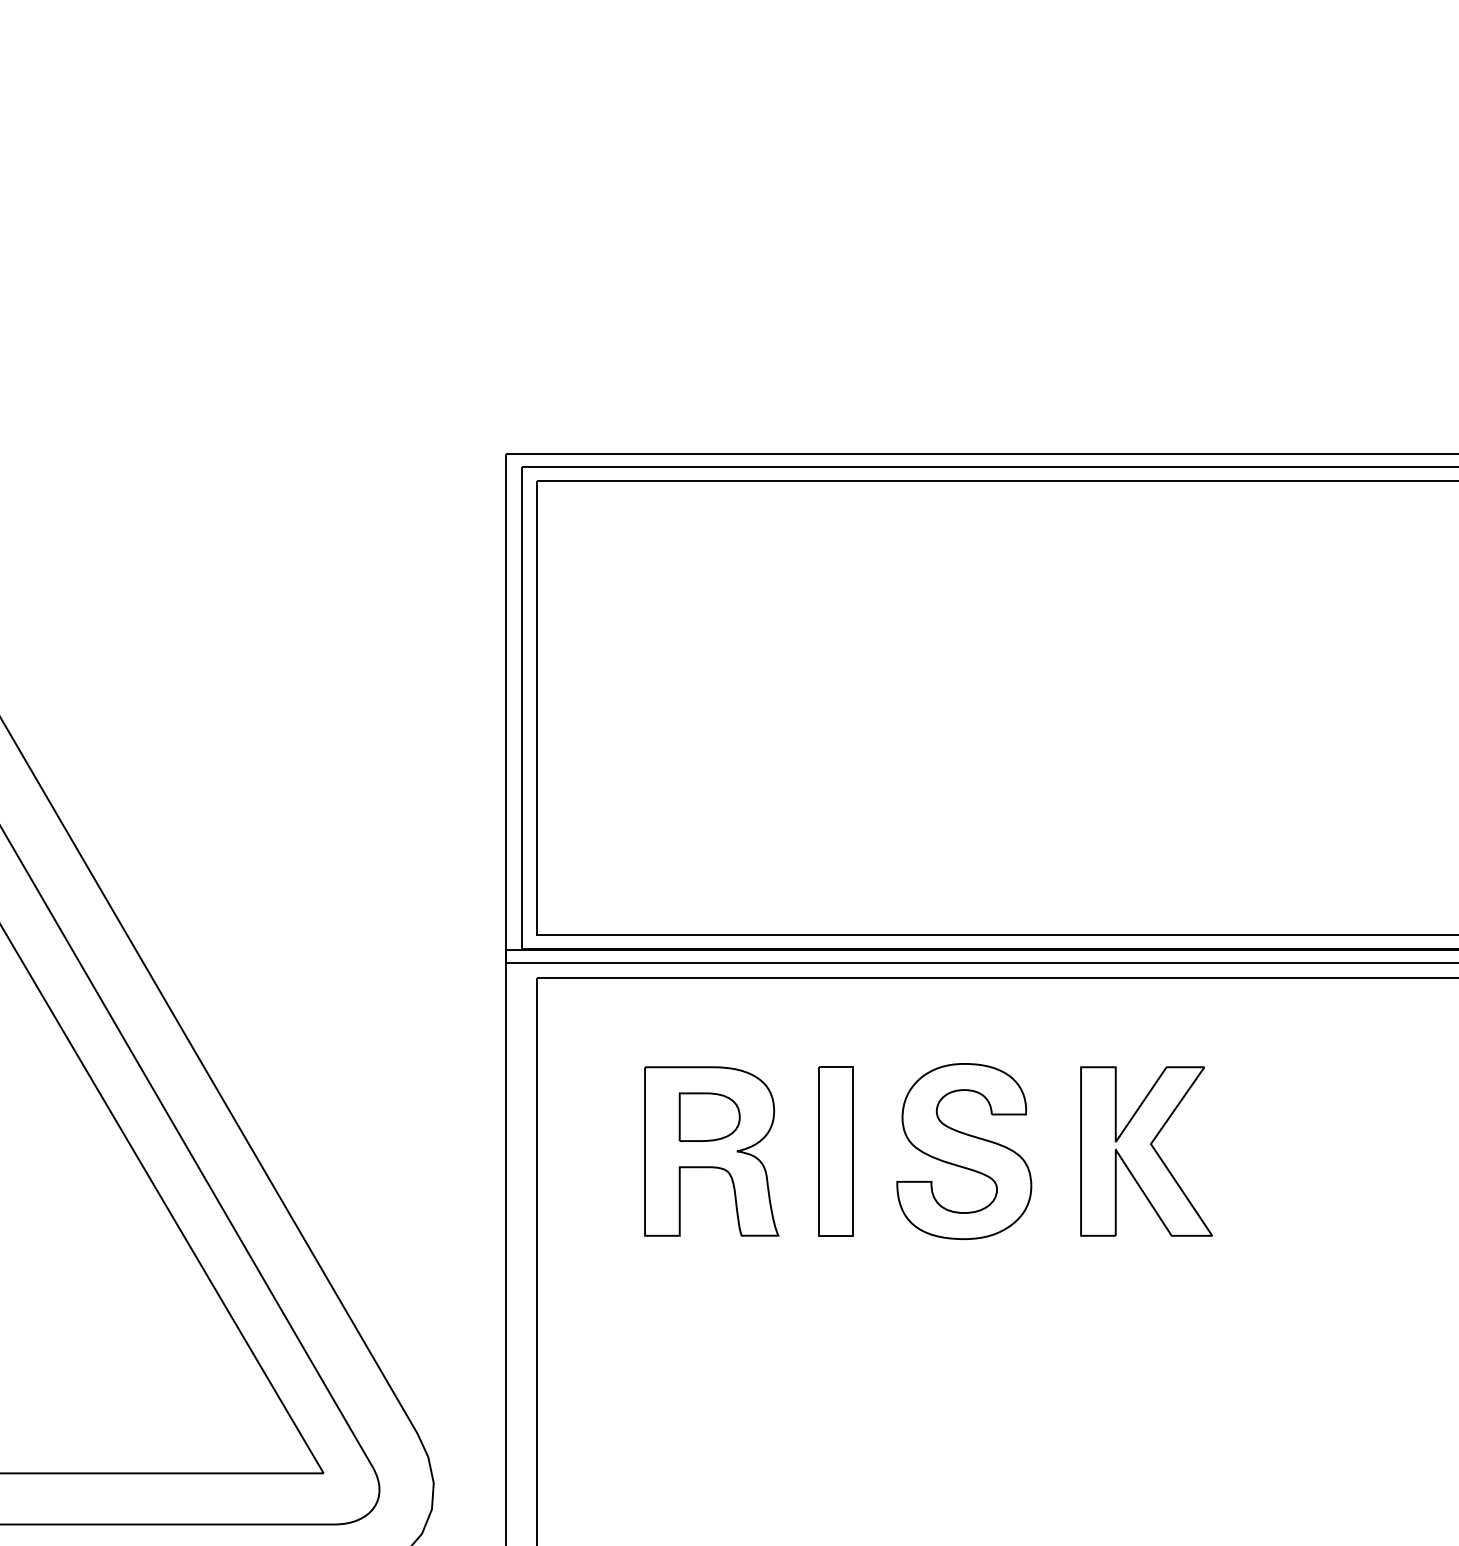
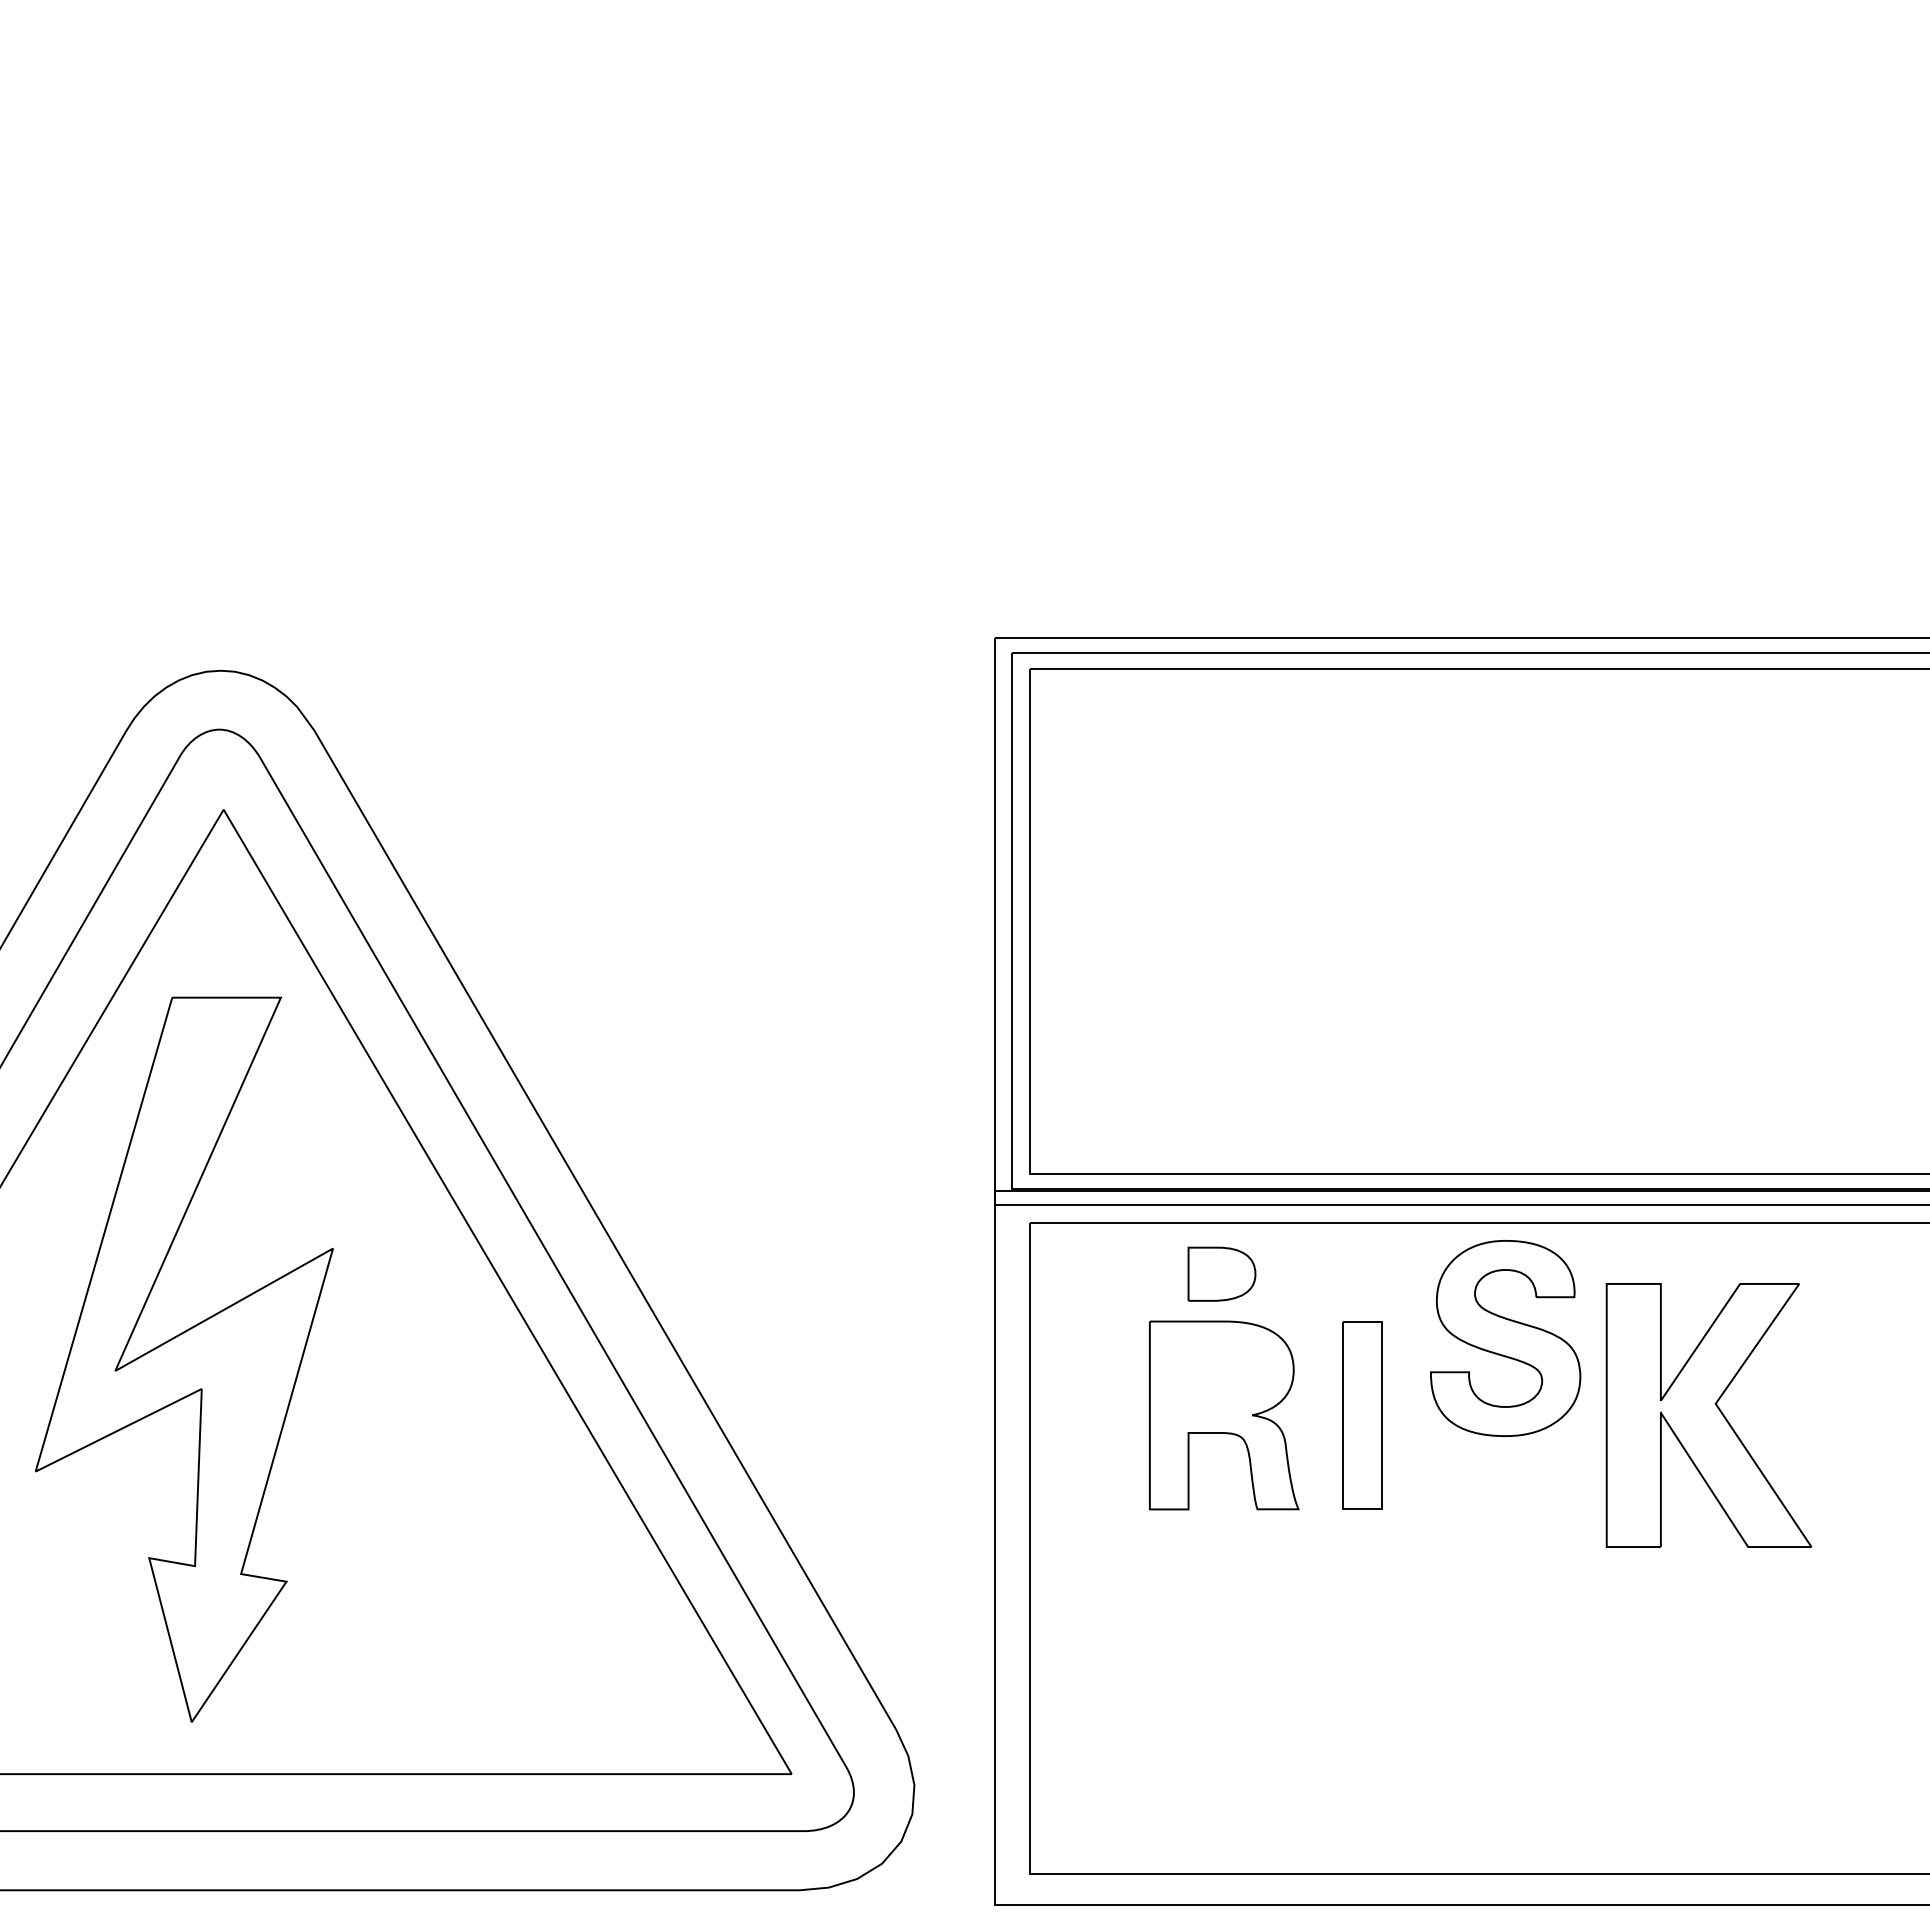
part: (709, 1116) -> (1221, 1273), moved
part: (964, 1151) -> (1505, 1338), moved
part: (1146, 1151) -> (1708, 1415), size x1.4

